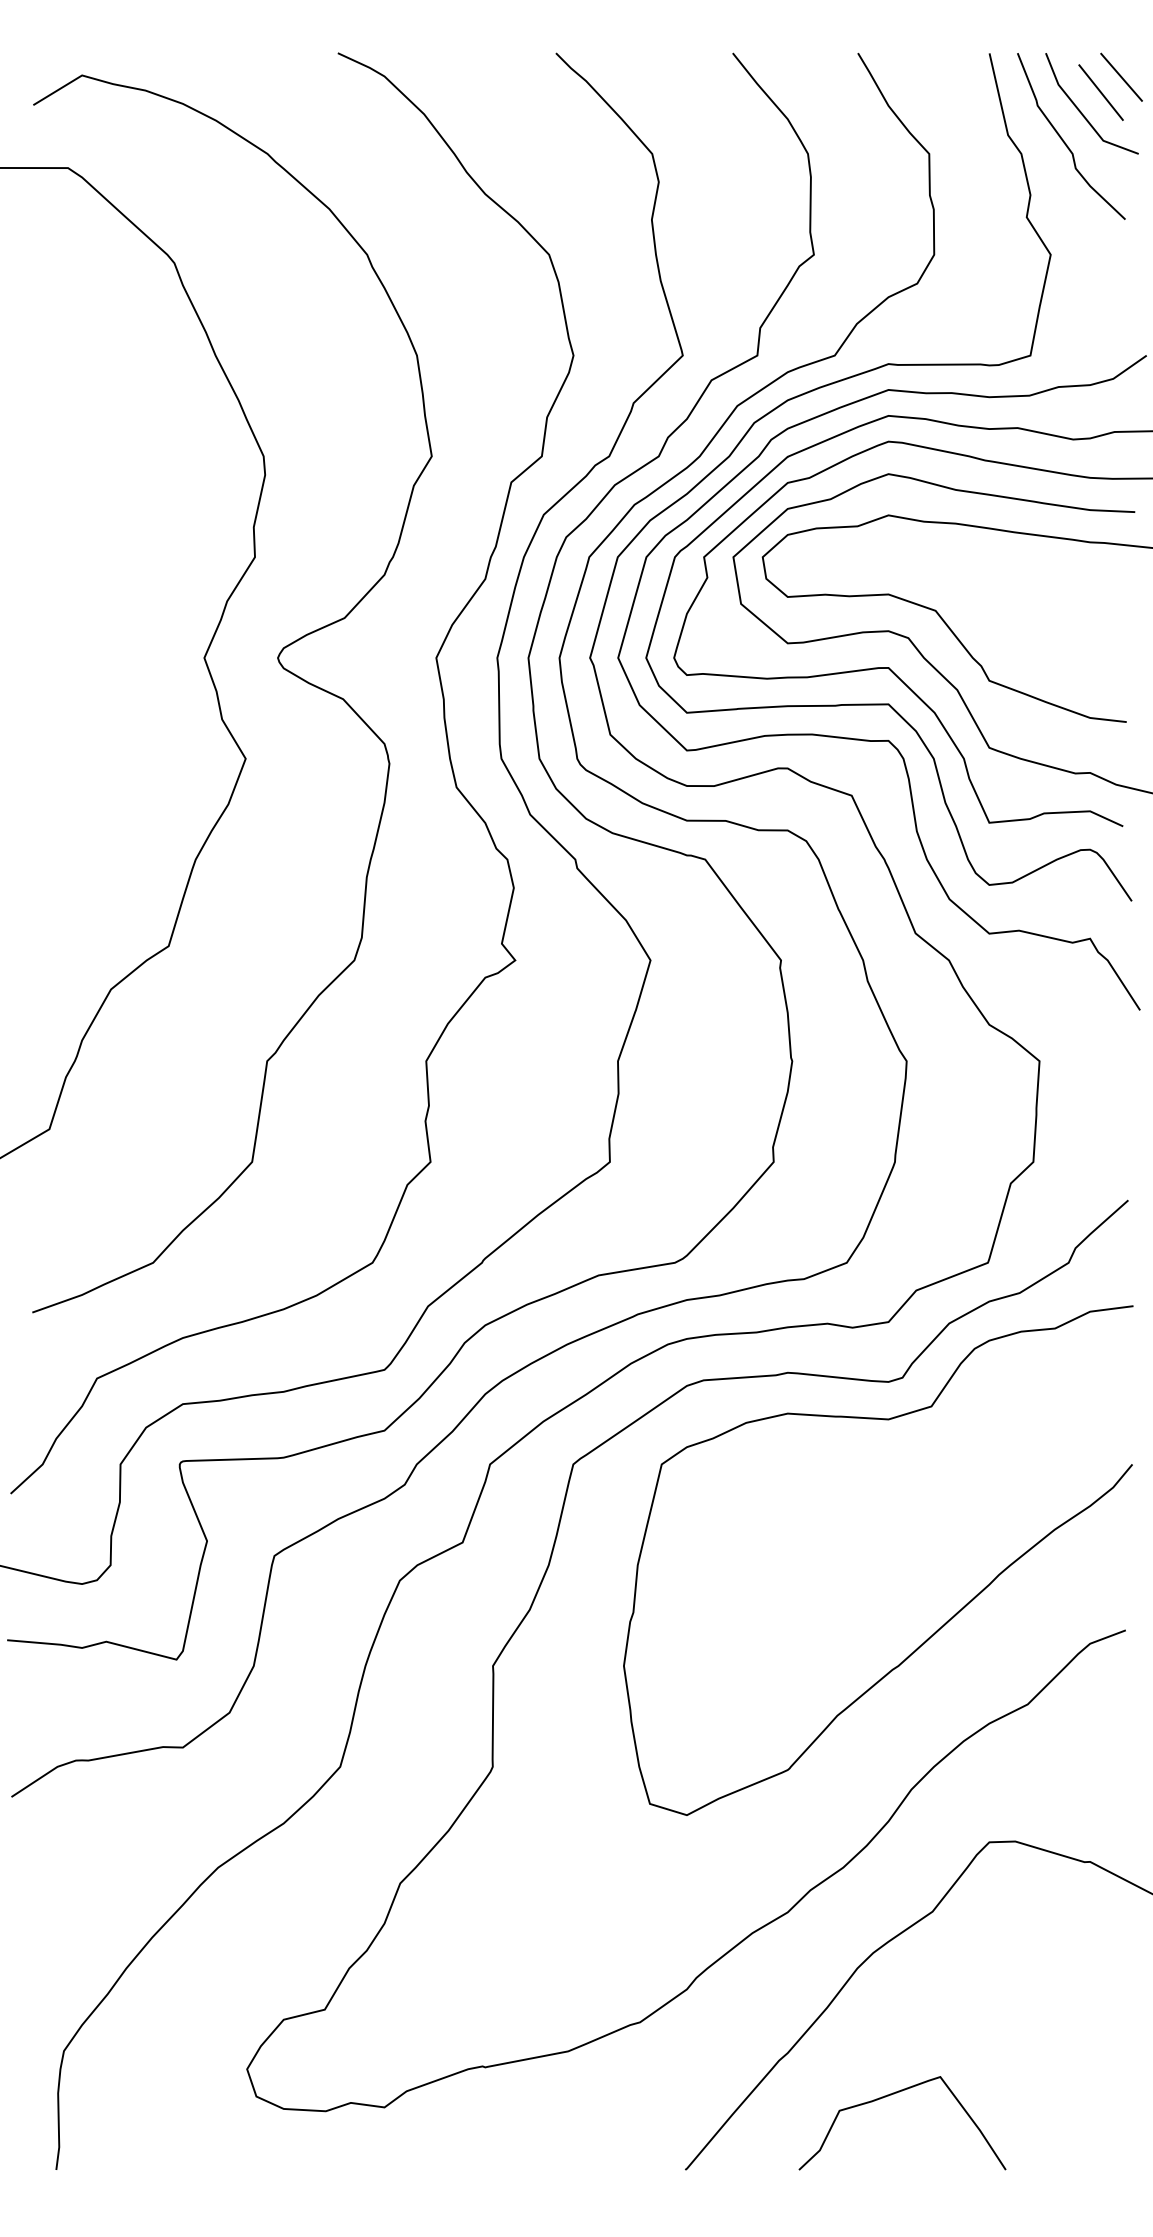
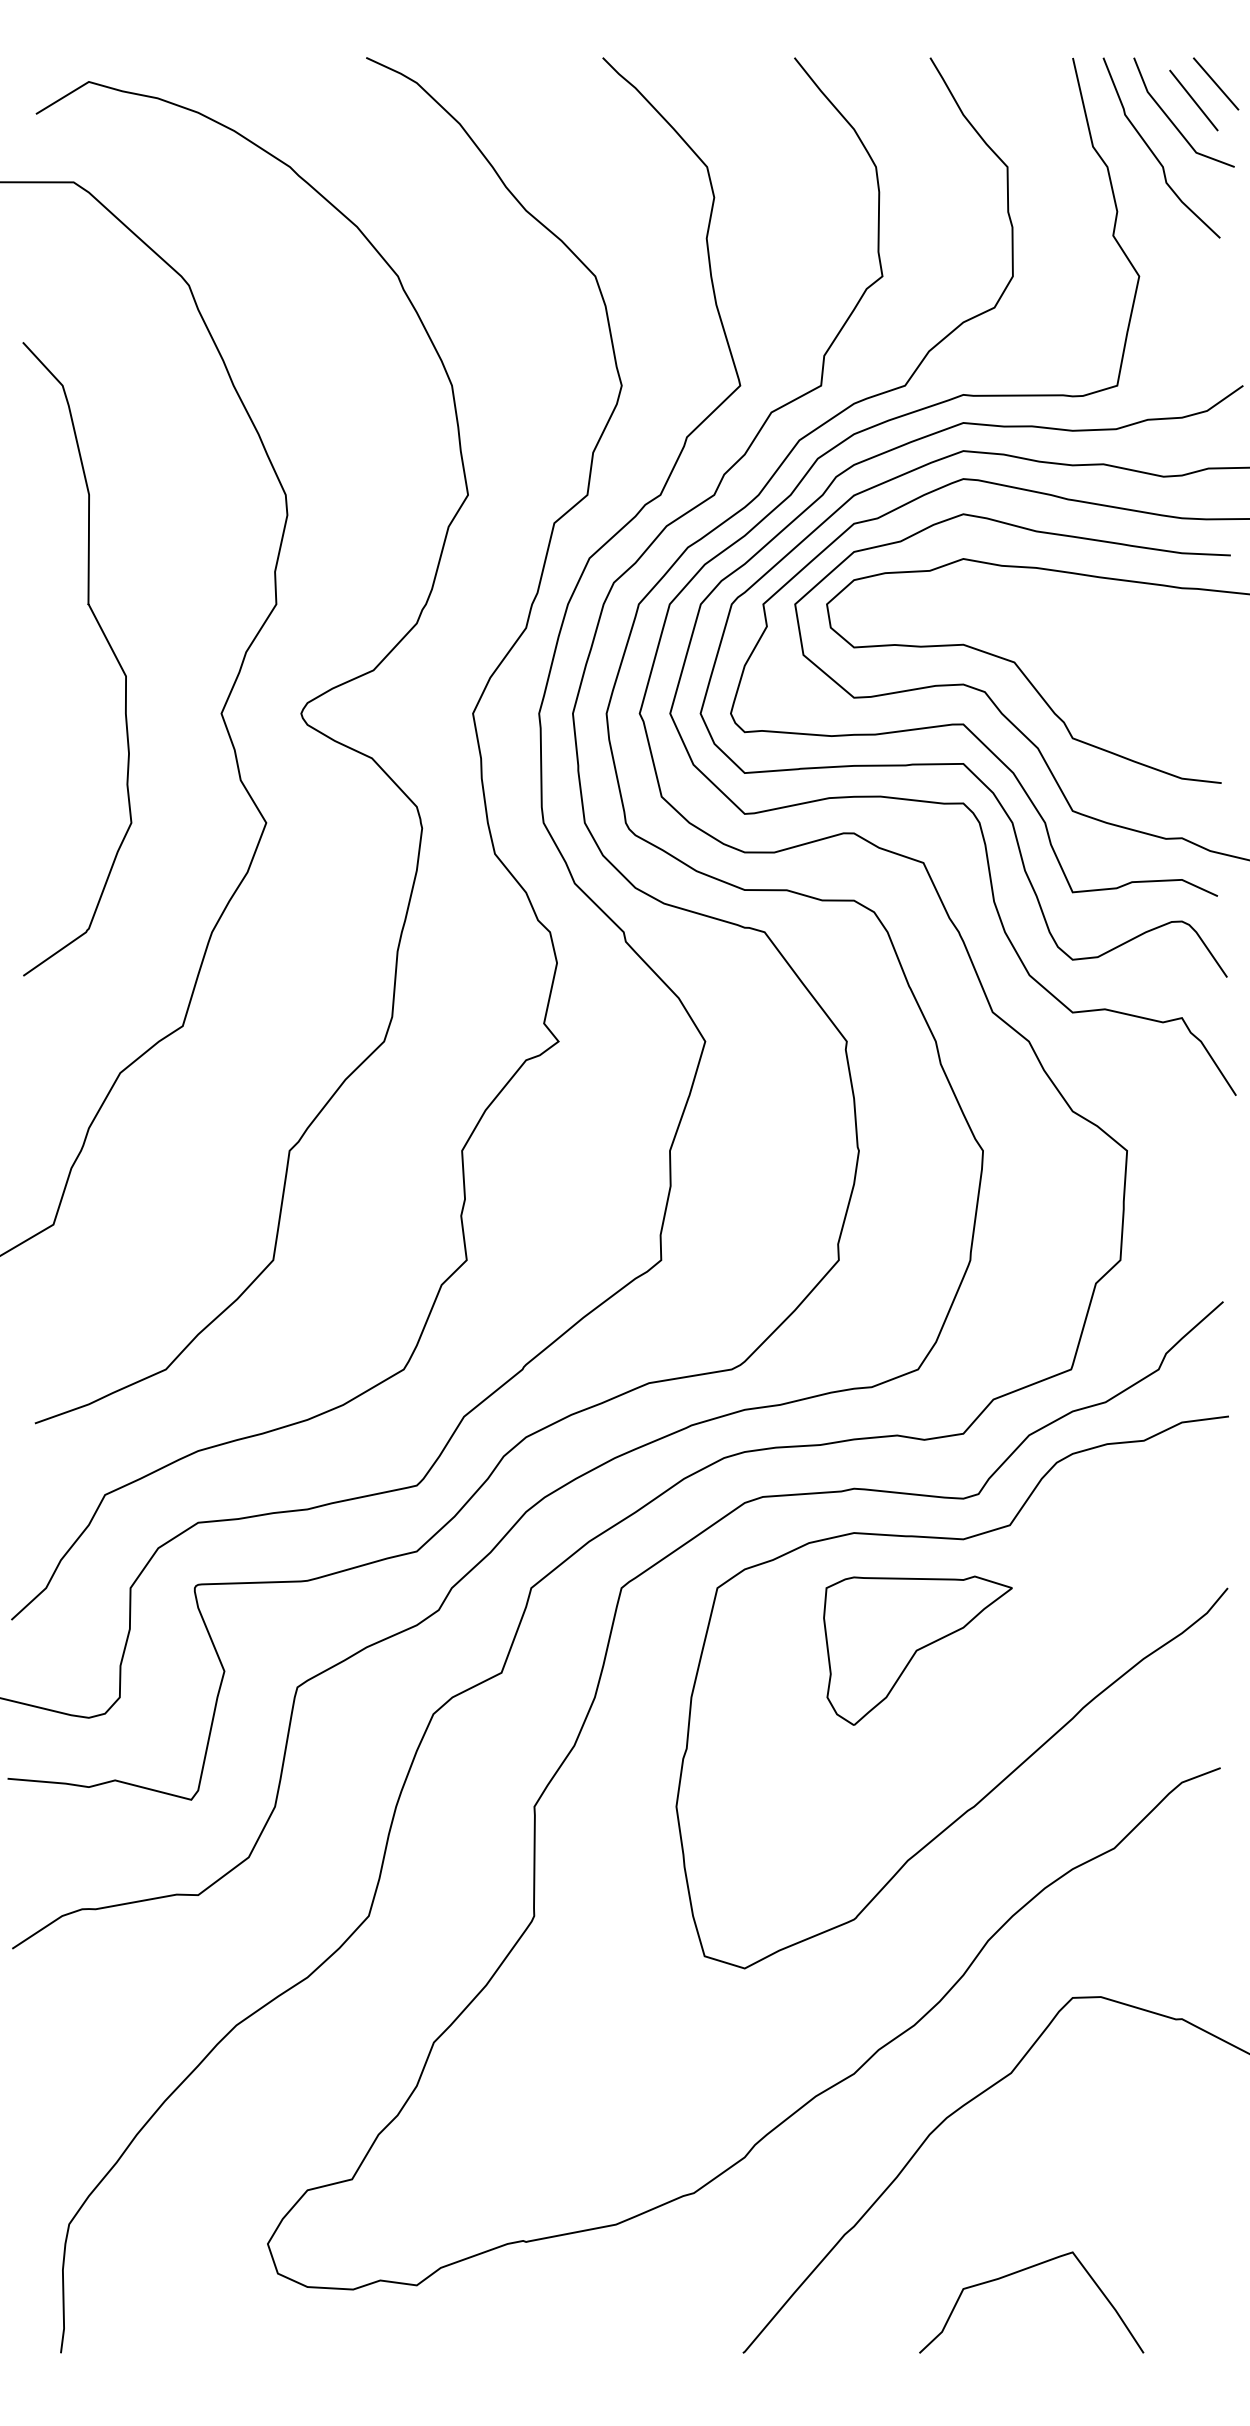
curve: (99, 593) -> (107, 643), added
part: (846, 1521) -> (917, 1650), added
curve: (894, 2094) -> (1022, 2271), moved

